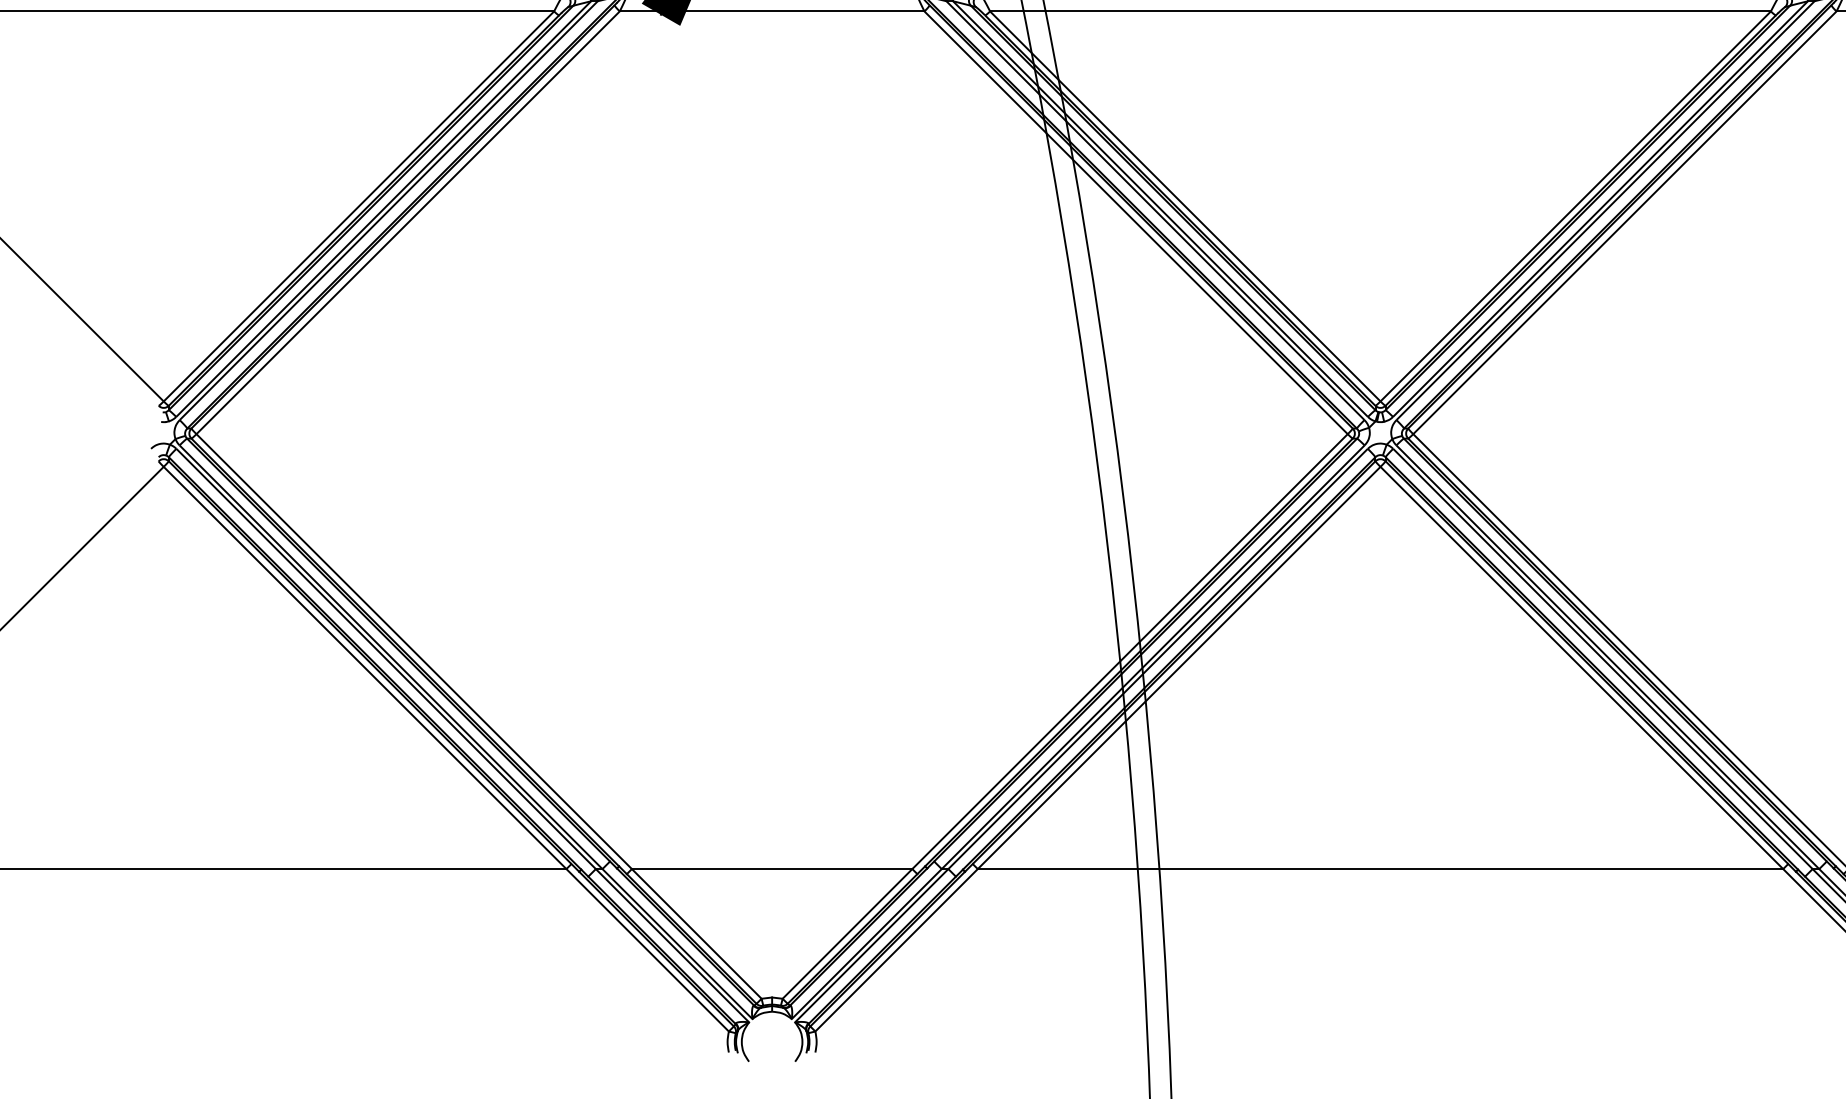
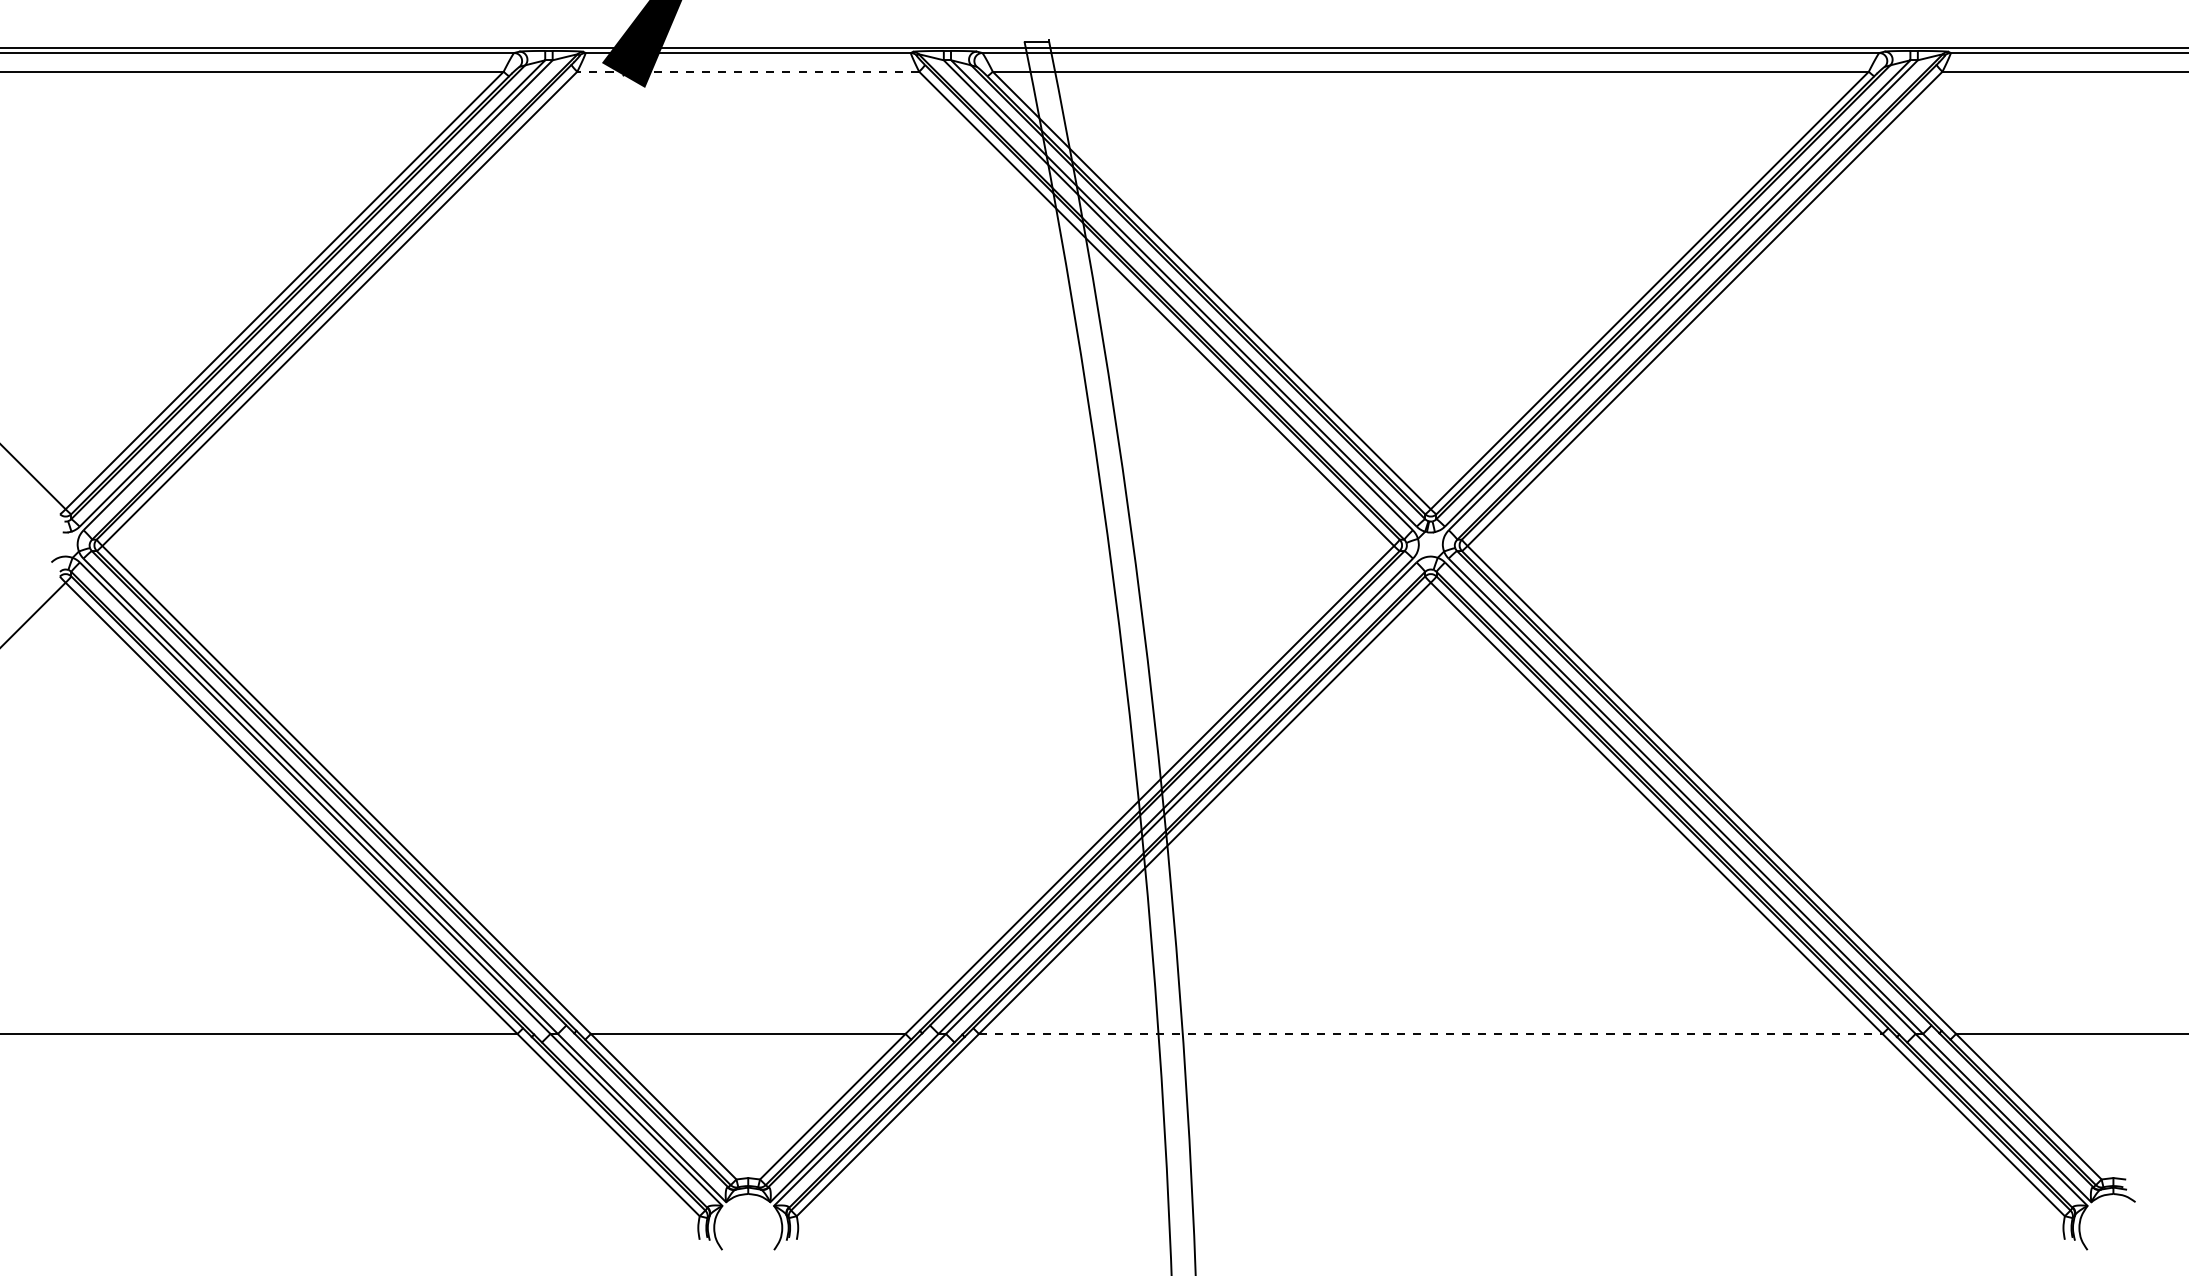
line: (772, 11) -> (748, 71), solid -> dashed
line: (1380, 868) -> (1430, 1033), solid -> dashed

